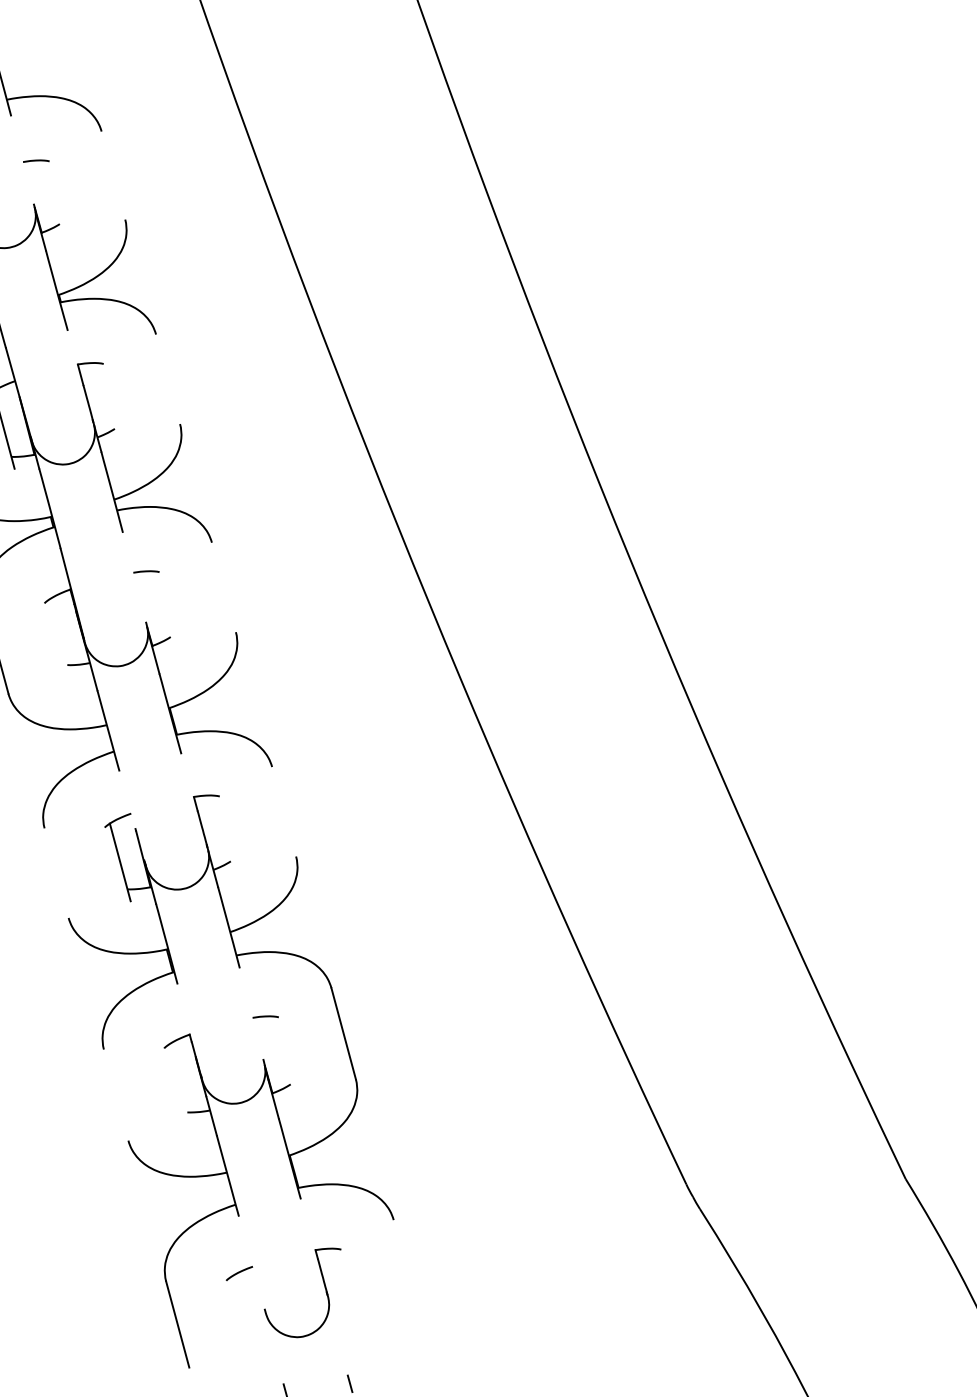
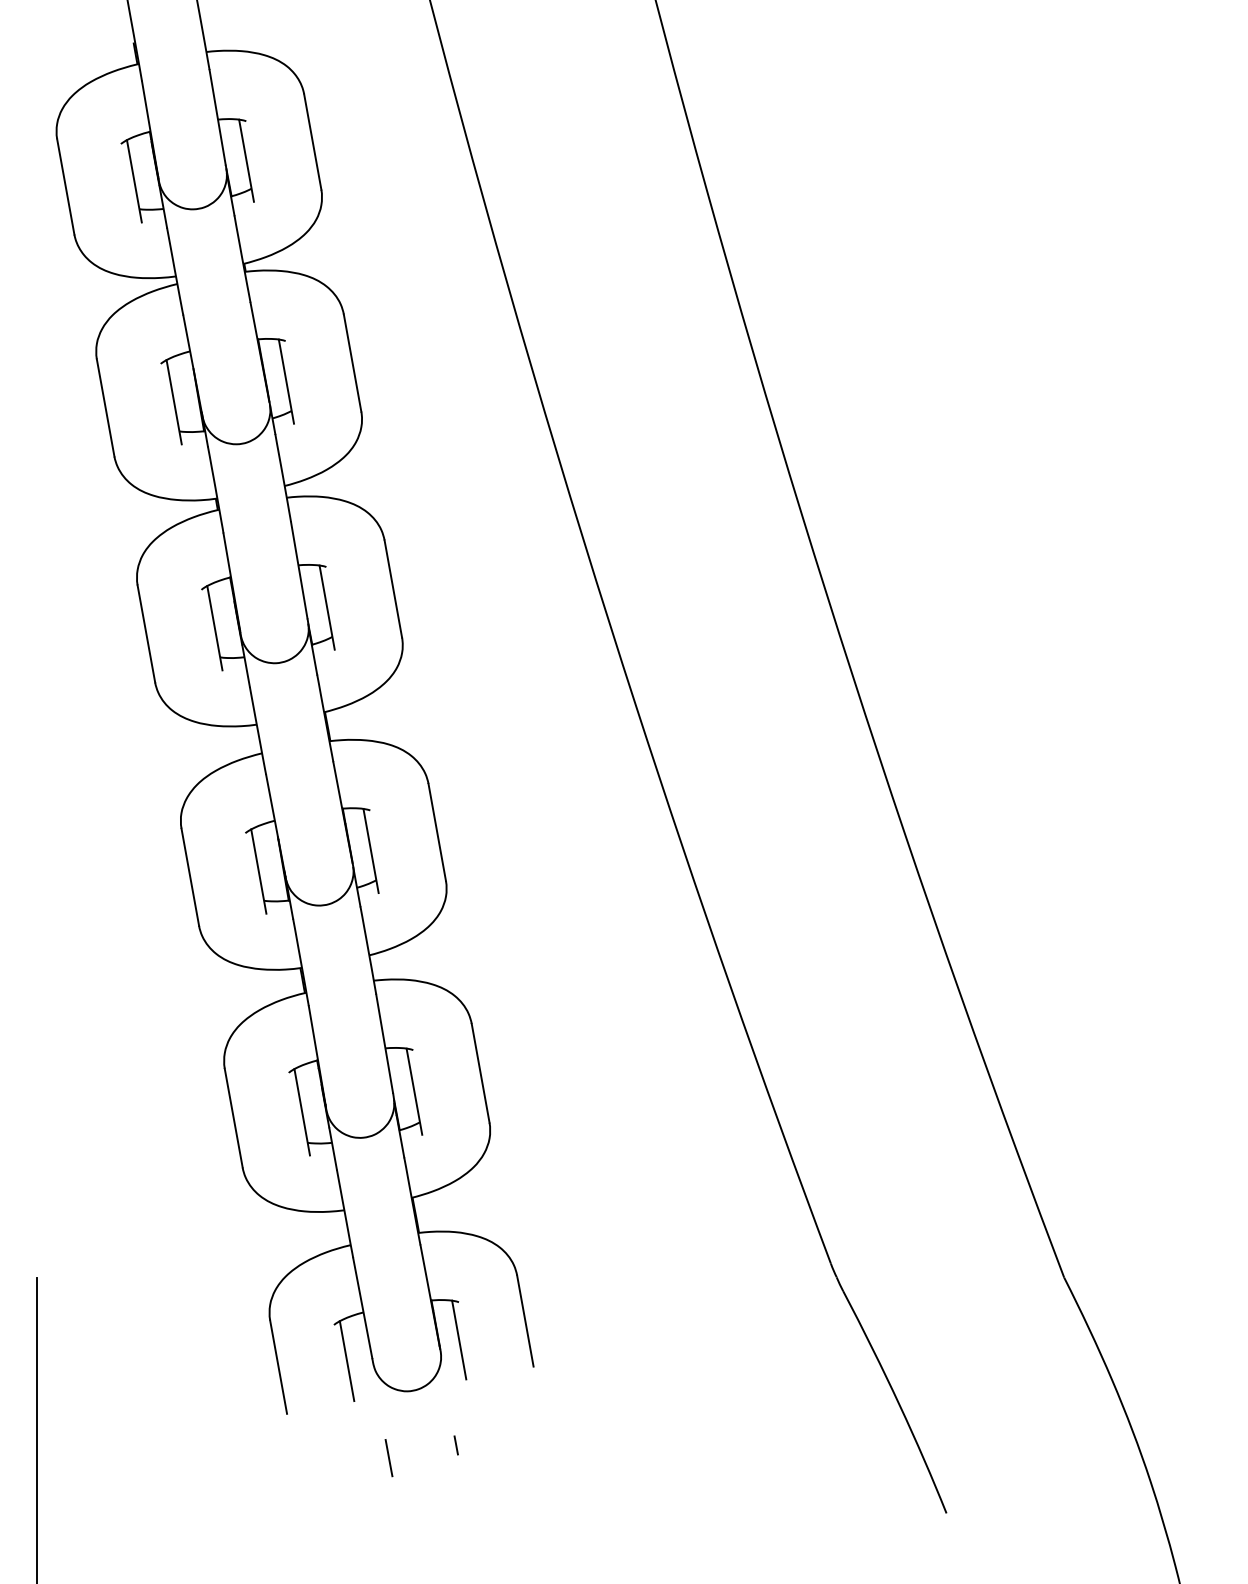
line: (22, 160) -> (217, 117), added
line: (113, 175) -> (312, 141), added
line: (52, 198) -> (246, 160), added
line: (79, 374) -> (259, 350), added
line: (167, 378) -> (352, 362), added
line: (107, 401) -> (286, 381), added
line: (134, 577) -> (299, 570), added
line: (224, 587) -> (393, 588), added
line: (162, 610) -> (326, 607), added
line: (59, 638) -> (214, 628), added
line: (193, 798) -> (342, 810), added
line: (283, 810) -> (436, 831), added
line: (132, 816) -> (275, 823), added
line: (223, 833) -> (370, 850), added
line: (56, 872) -> (190, 876), added
line: (251, 1013) -> (384, 1043), added
line: (188, 1029) -> (316, 1055), added
line: (283, 1055) -> (414, 1091), added
line: (179, 1084) -> (301, 1112), added
line: (115, 1094) -> (233, 1117), added
line: (313, 1245) -> (429, 1295), added
line: (405, 1261) -> (525, 1320), added
line: (251, 1263) -> (362, 1308), added
line: (344, 1284) -> (459, 1339), added
line: (240, 1313) -> (346, 1361), added

